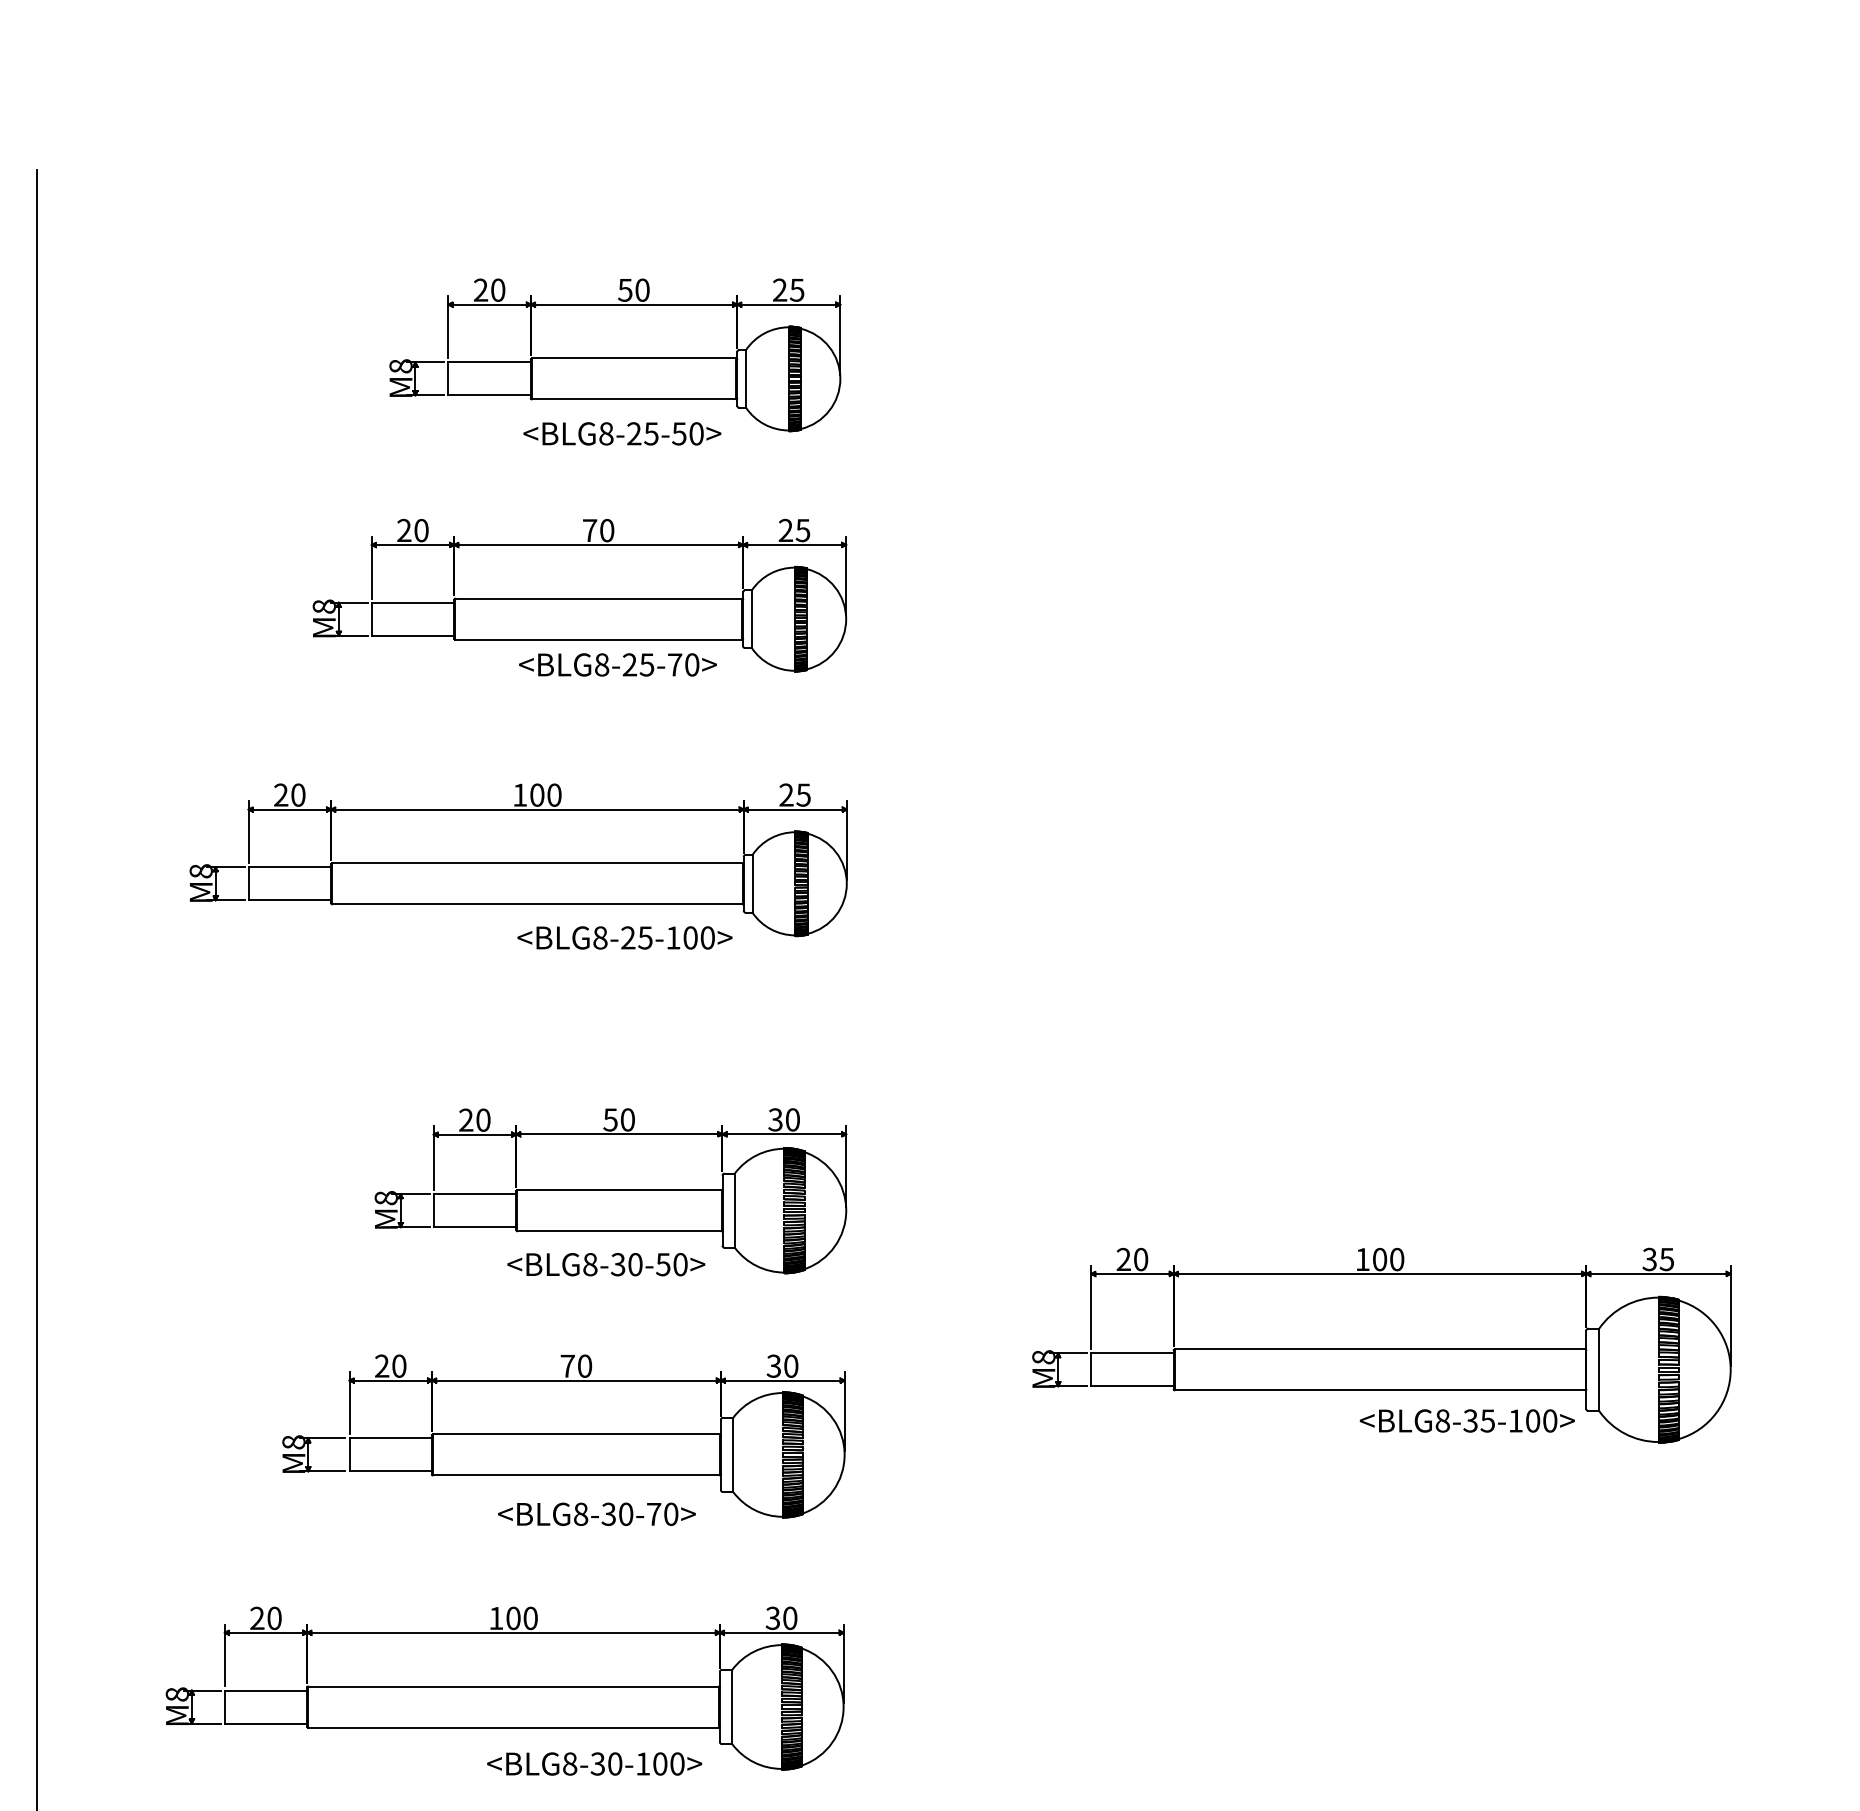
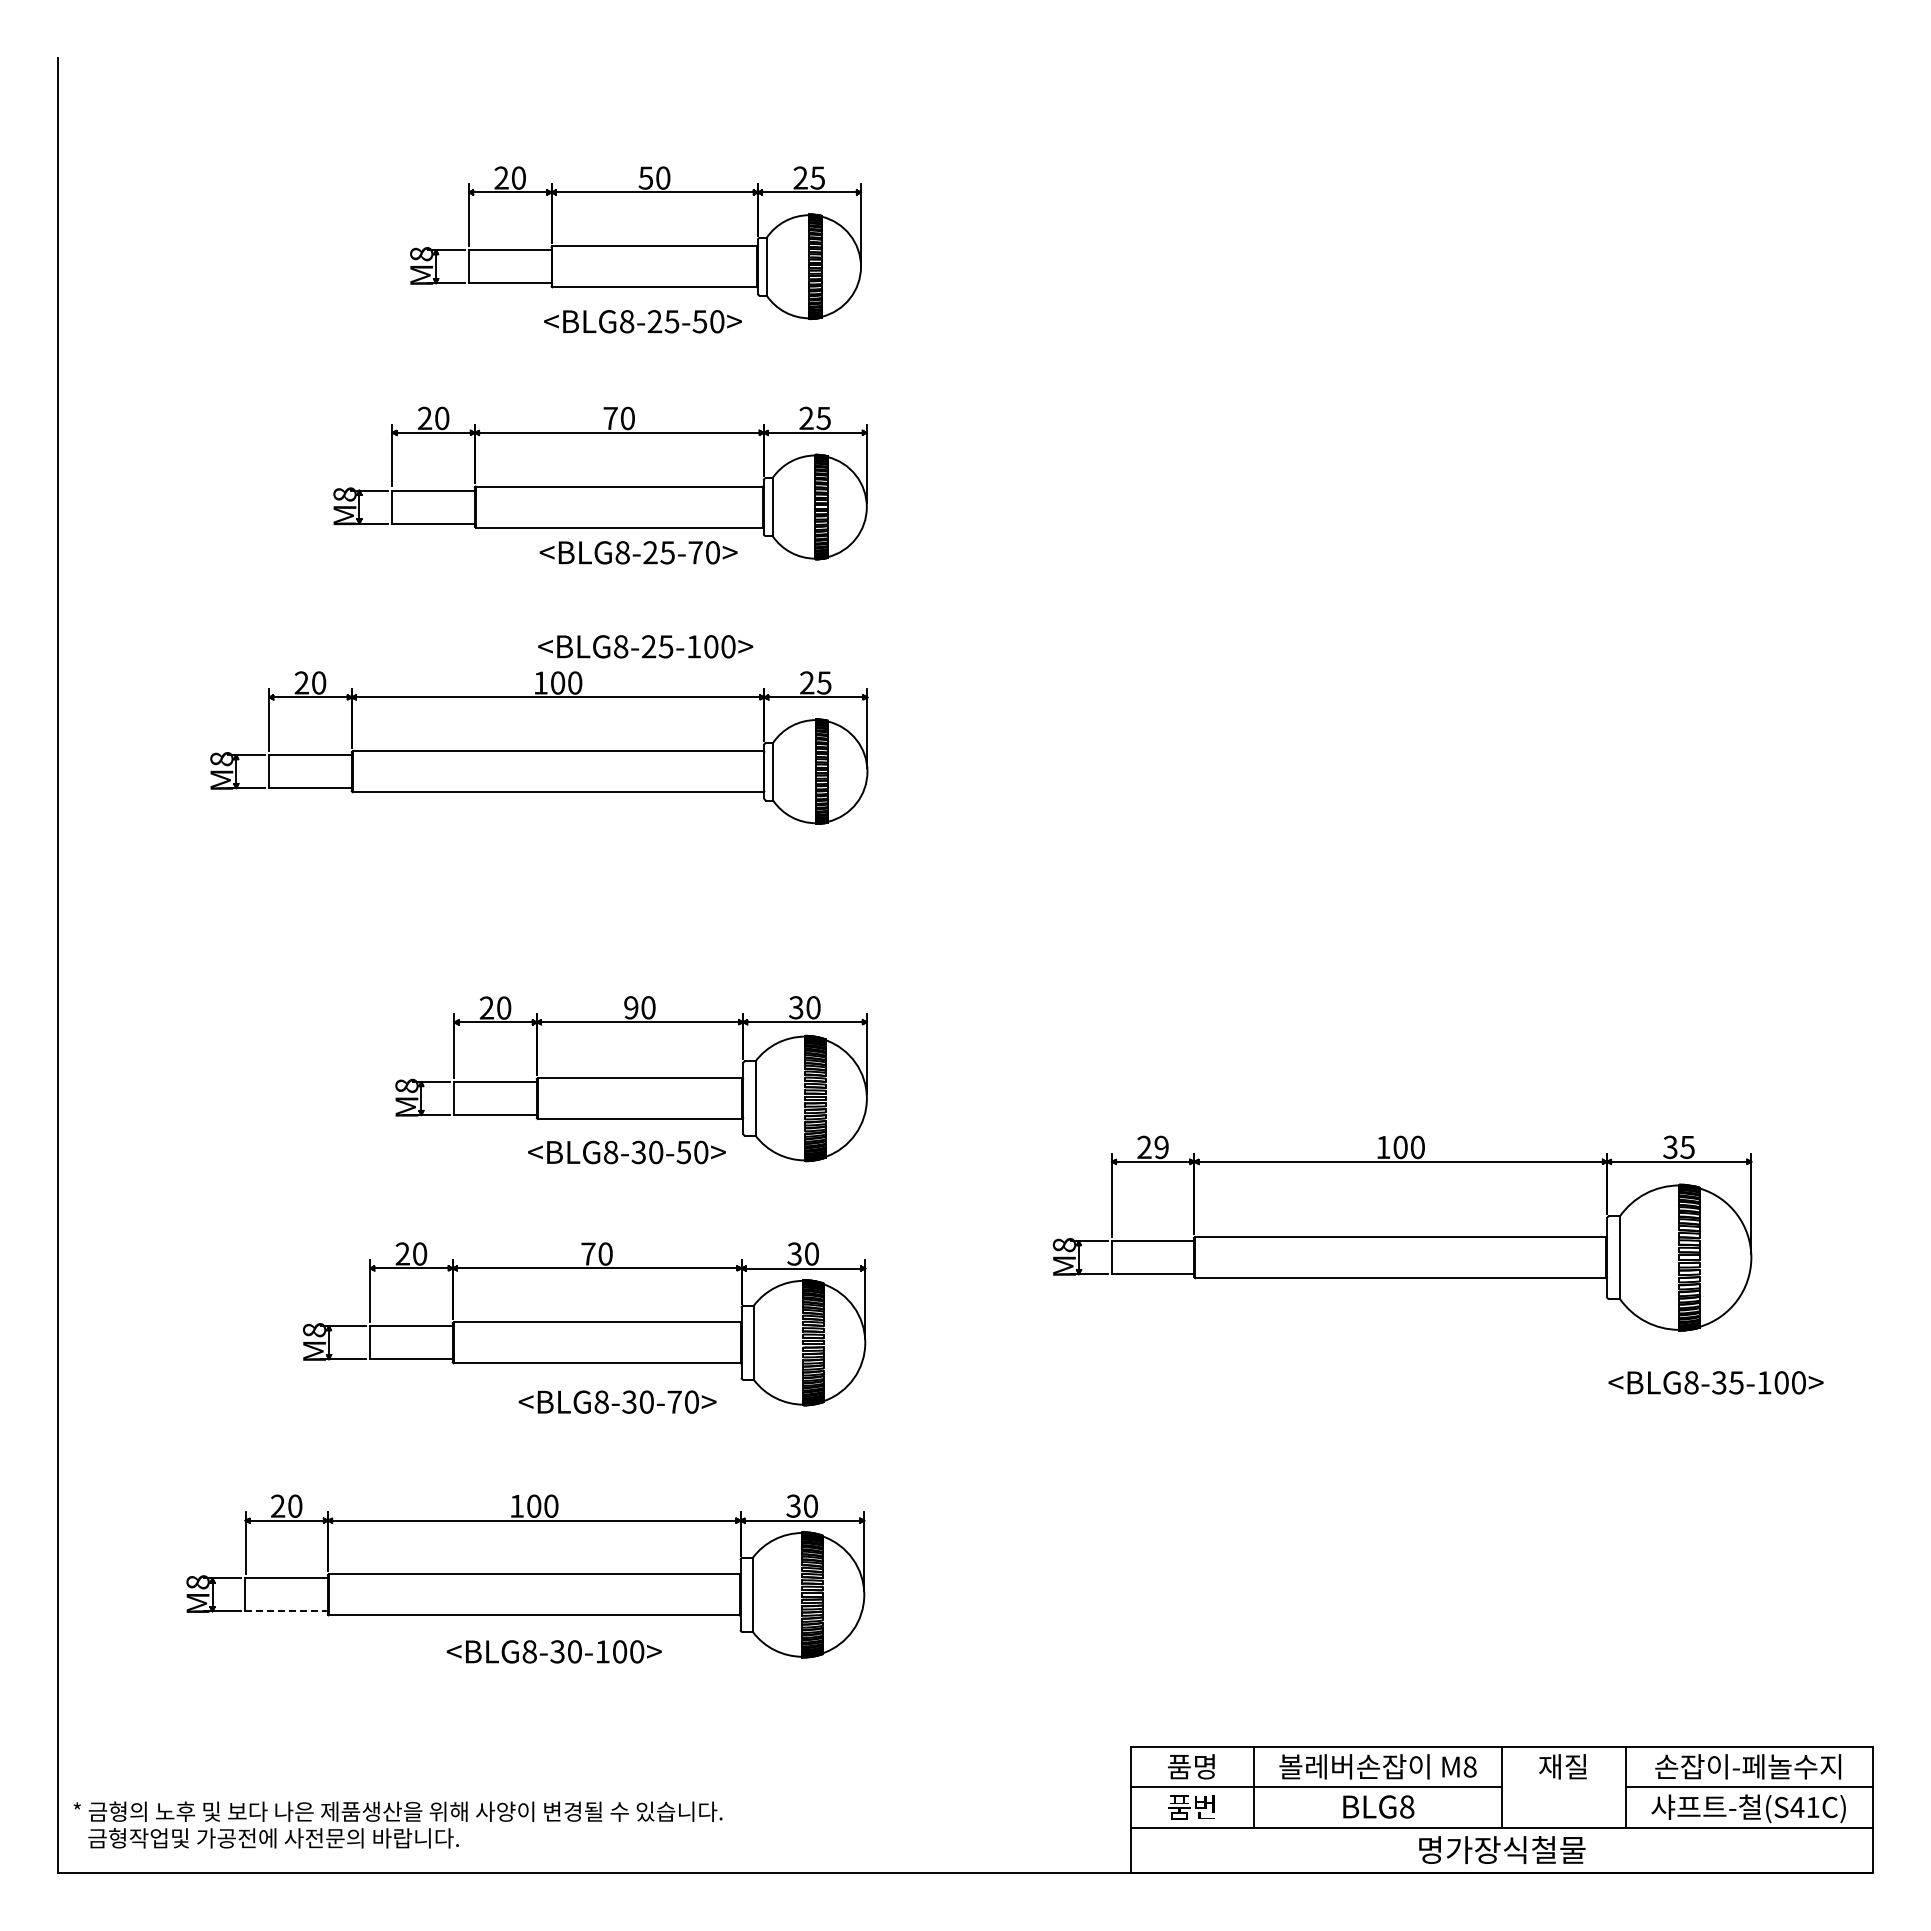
text: (624, 937) -> (645, 646), moved
text: (609, 1119) -> (630, 1007), 50 -> 90
text: (1140, 1259) -> (1161, 1147), 20 -> 29
text: (1466, 1420) -> (1715, 1382), moved
line: (266, 1723) -> (287, 1611), solid -> dashed
text: (593, 1763) -> (553, 1651), moved

